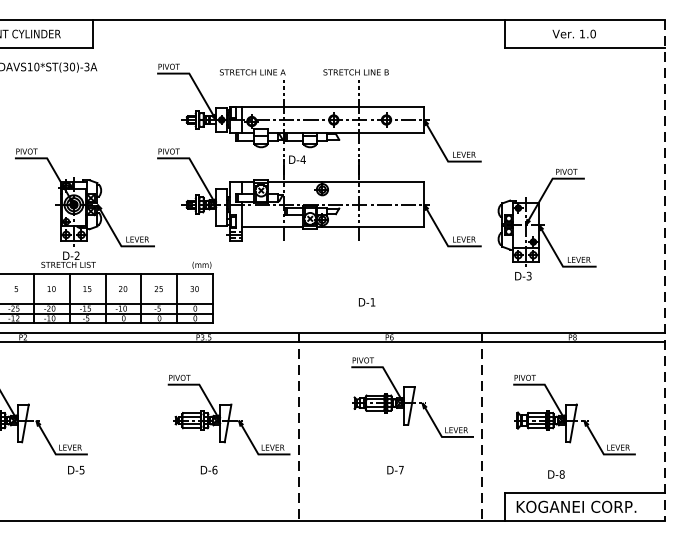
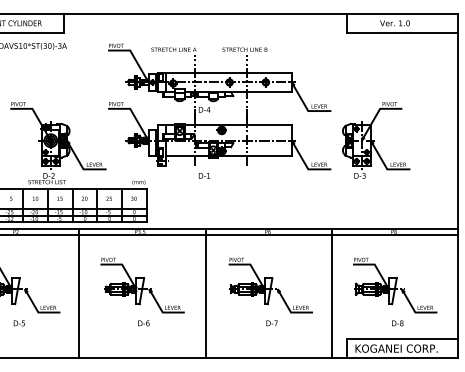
part: (547, 224) -> (376, 140), moved
line: (665, 271) -> (457, 186), dashed -> solid
text: (367, 301) -> (204, 175), moved
part: (412, 397) -> (270, 285), moved
part: (228, 415) -> (142, 285), moved
line: (115, 426) -> (79, 293), added
line: (298, 426) -> (205, 293), dashed -> solid
line: (481, 426) -> (331, 293), dashed -> solid
text: (76, 470) -> (19, 323), moved
text: (556, 474) -> (397, 323), moved

